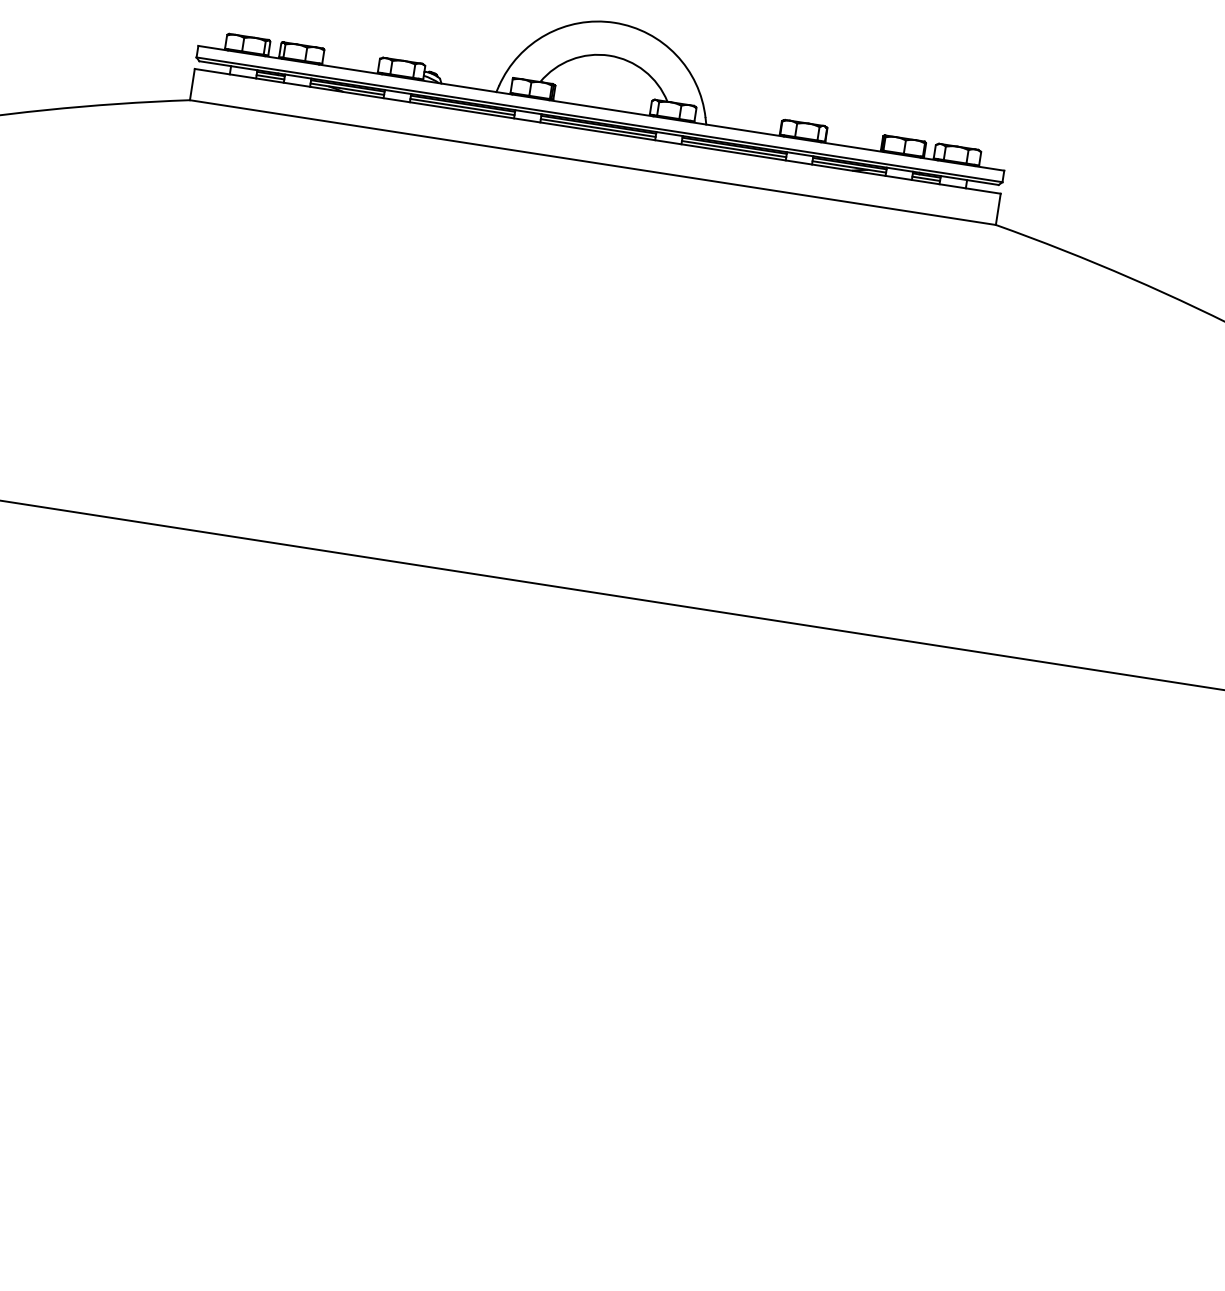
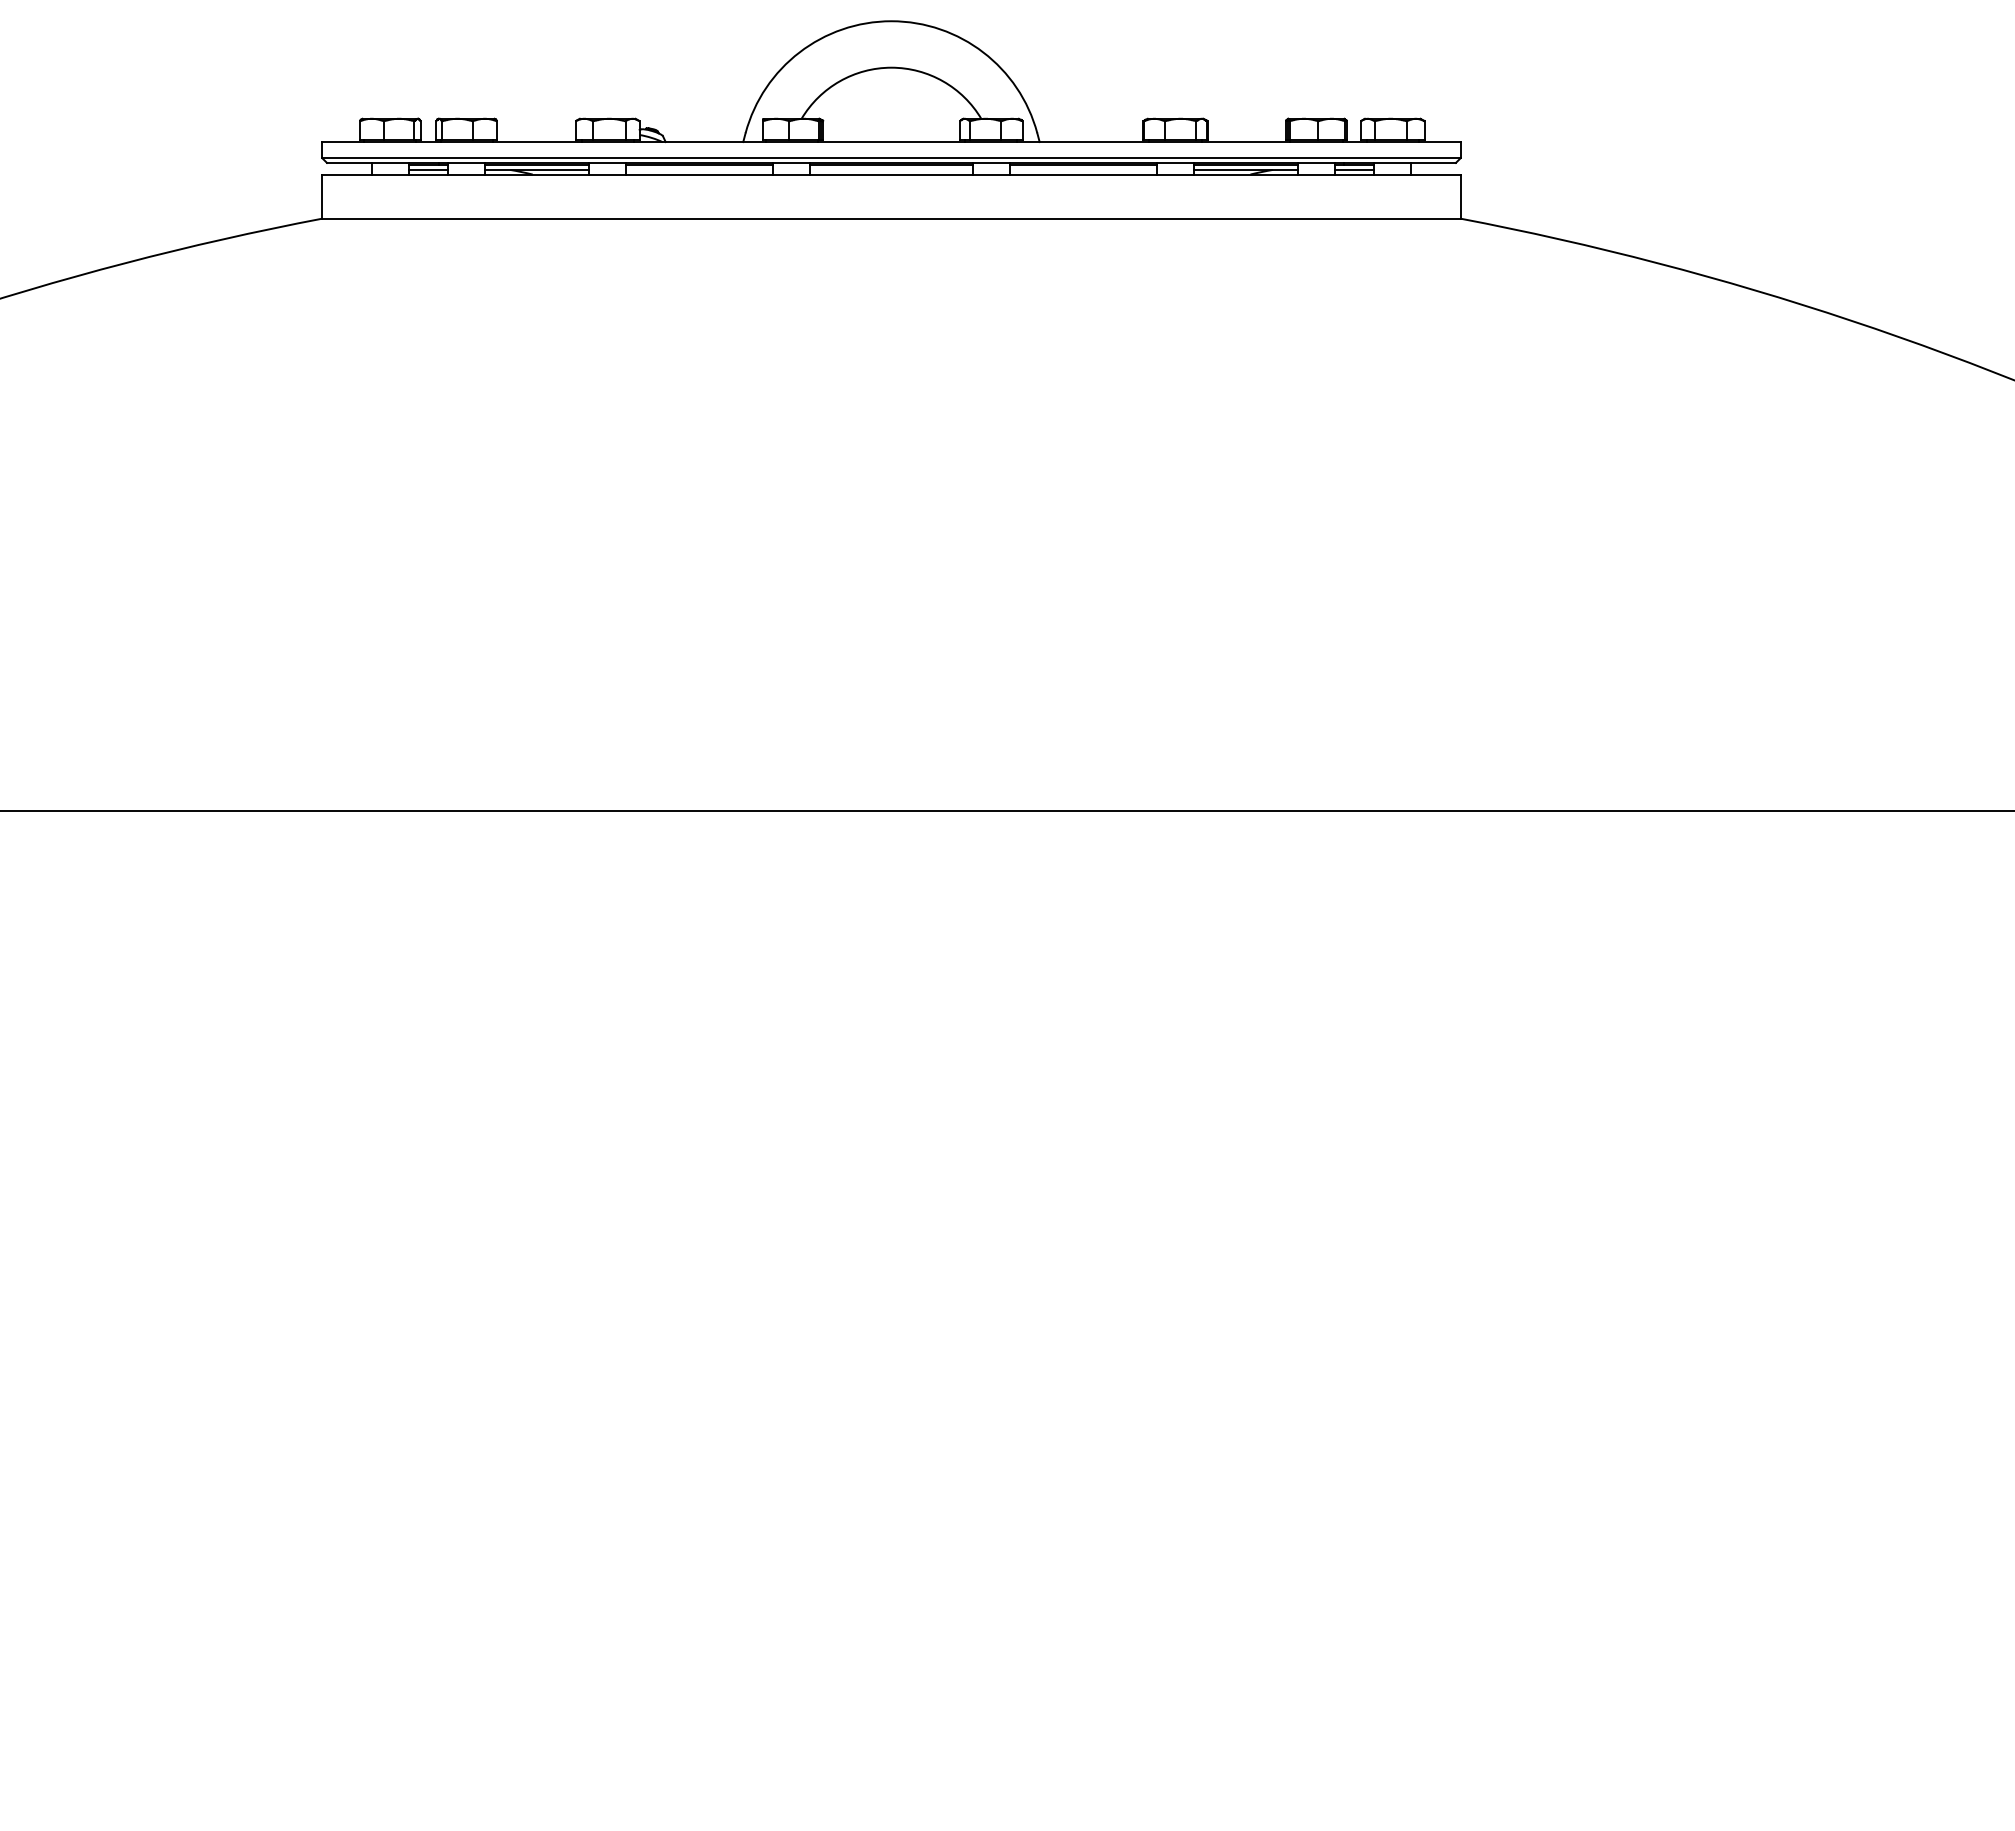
line: (462, 106) -> (699, 169), removed
line: (598, 127) -> (891, 169), removed
line: (733, 148) -> (1082, 169), removed

